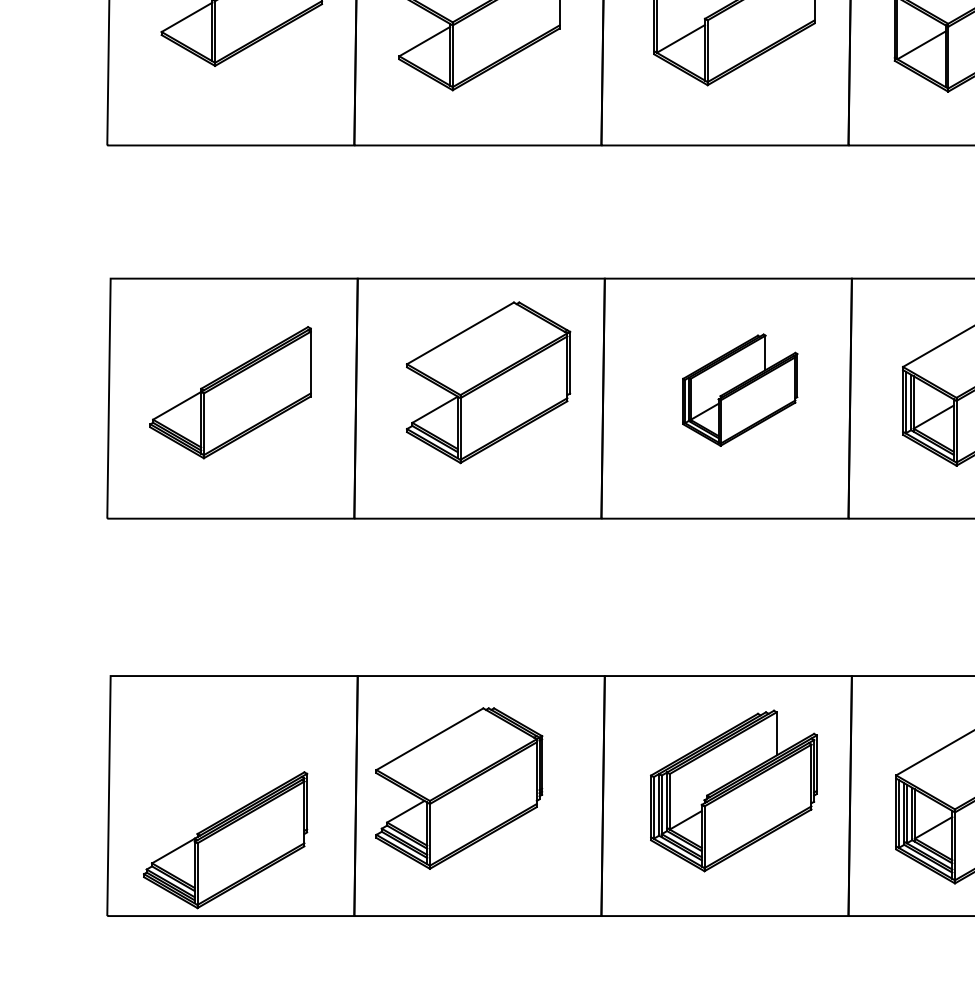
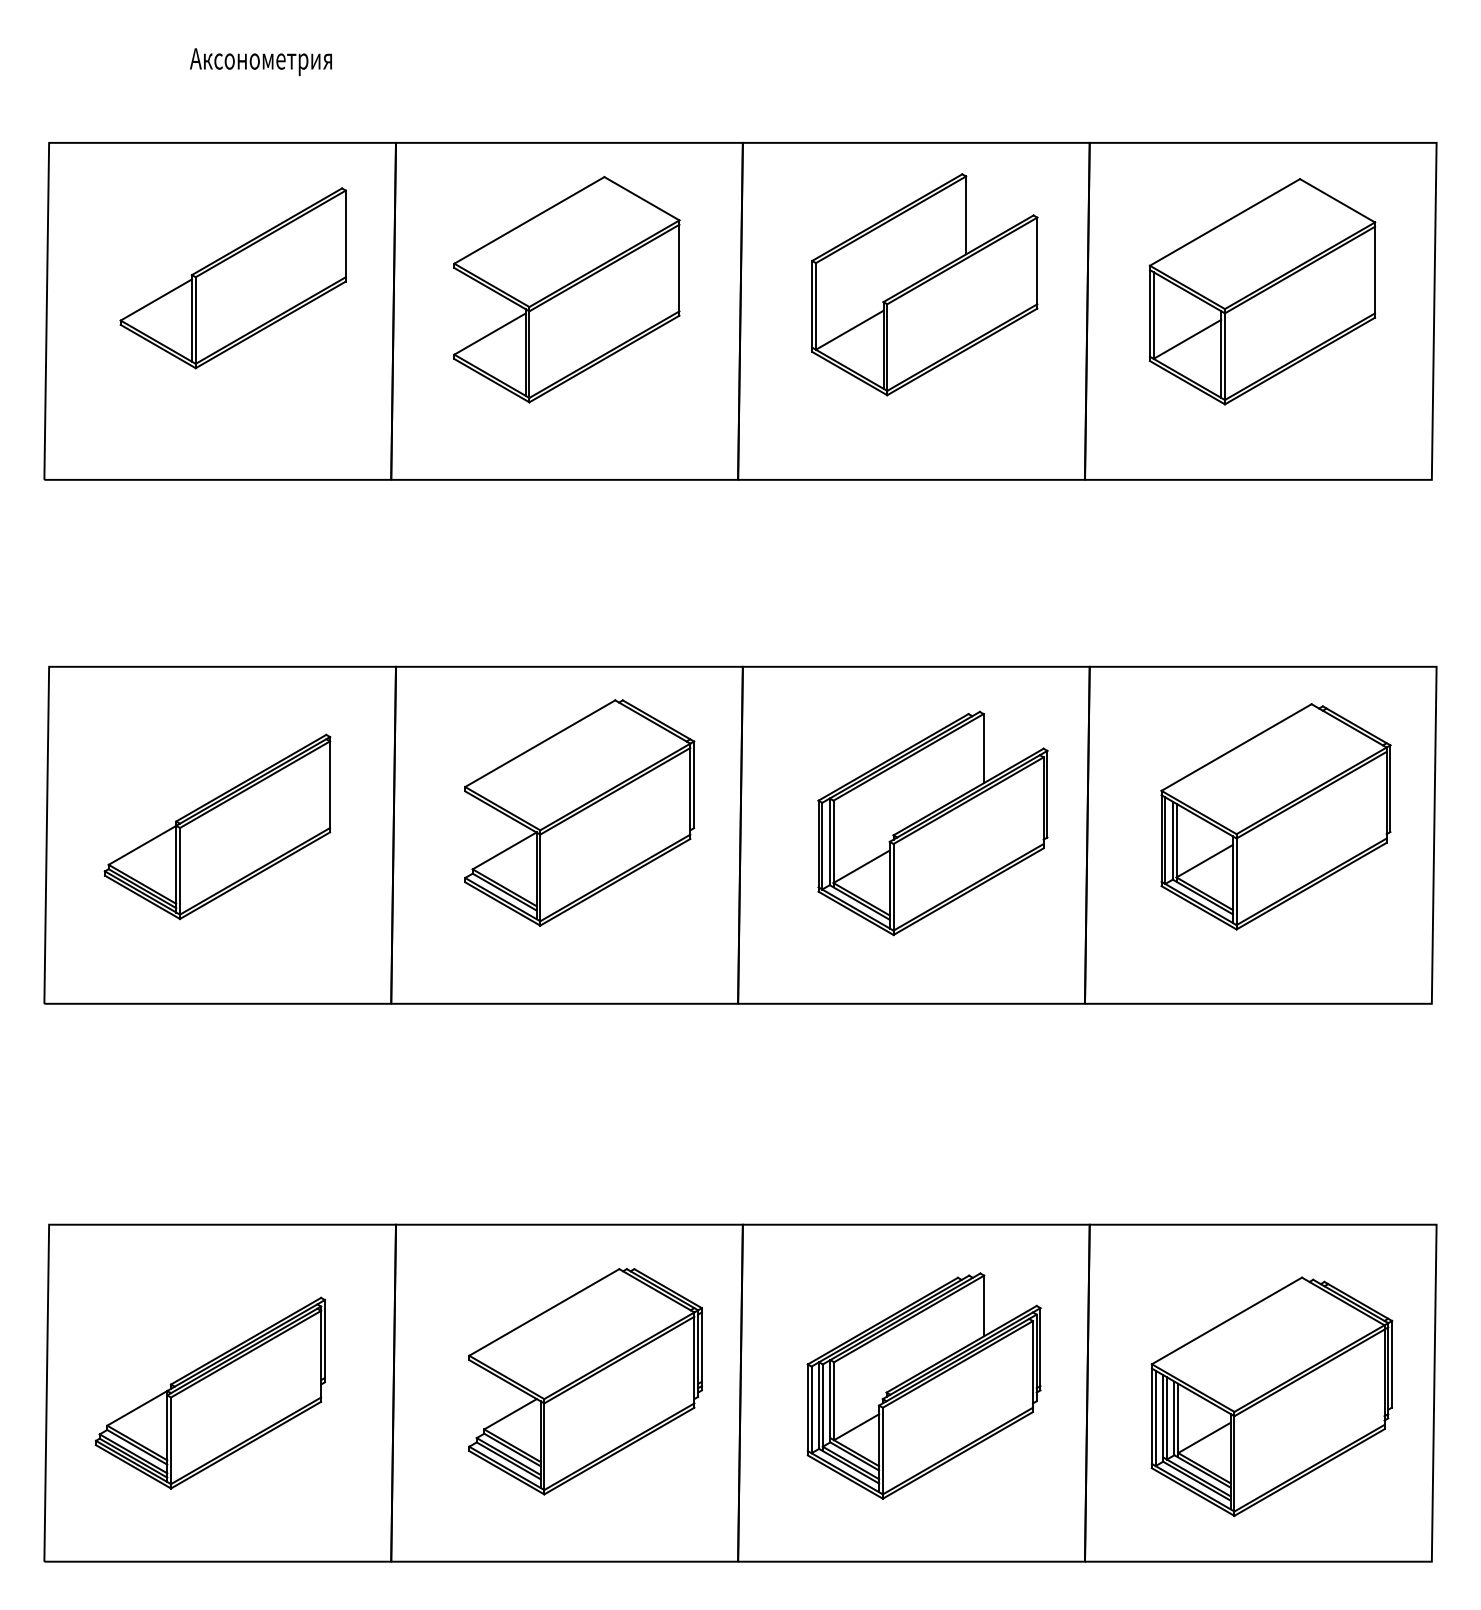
part: (739, 390) -> (932, 823), size x1.43
part: (459, 788) -> (585, 1381), moved
part: (225, 839) -> (210, 1392), moved

